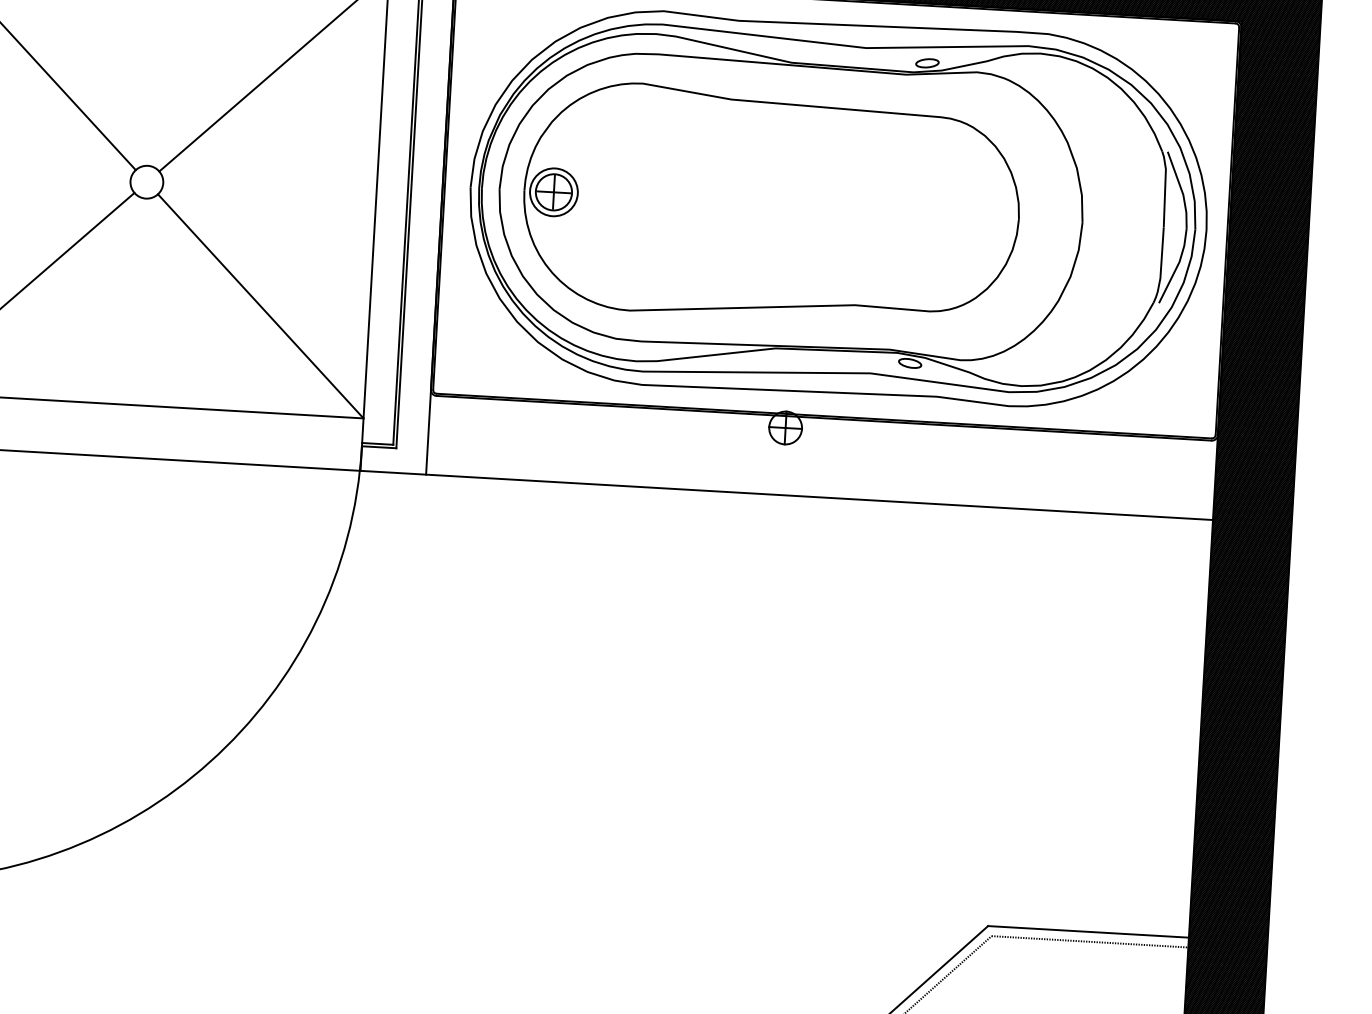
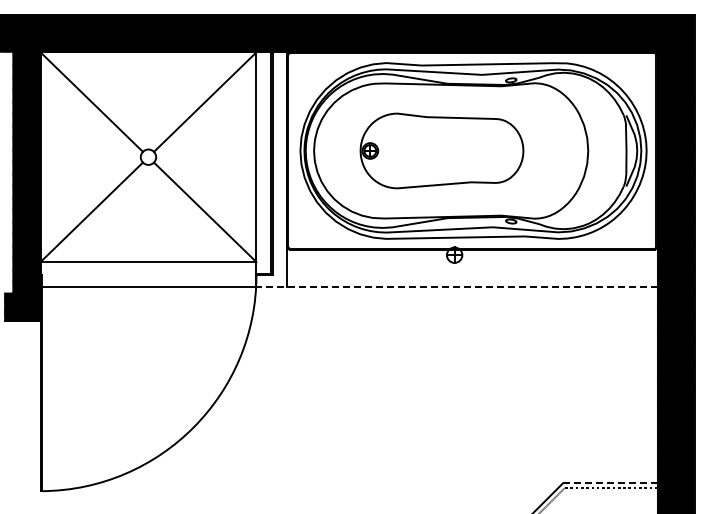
part: (770, 203) -> (441, 150), size x0.7
line: (785, 494) -> (456, 286), solid -> dashed
line: (1088, 932) -> (610, 483), solid -> dashed

